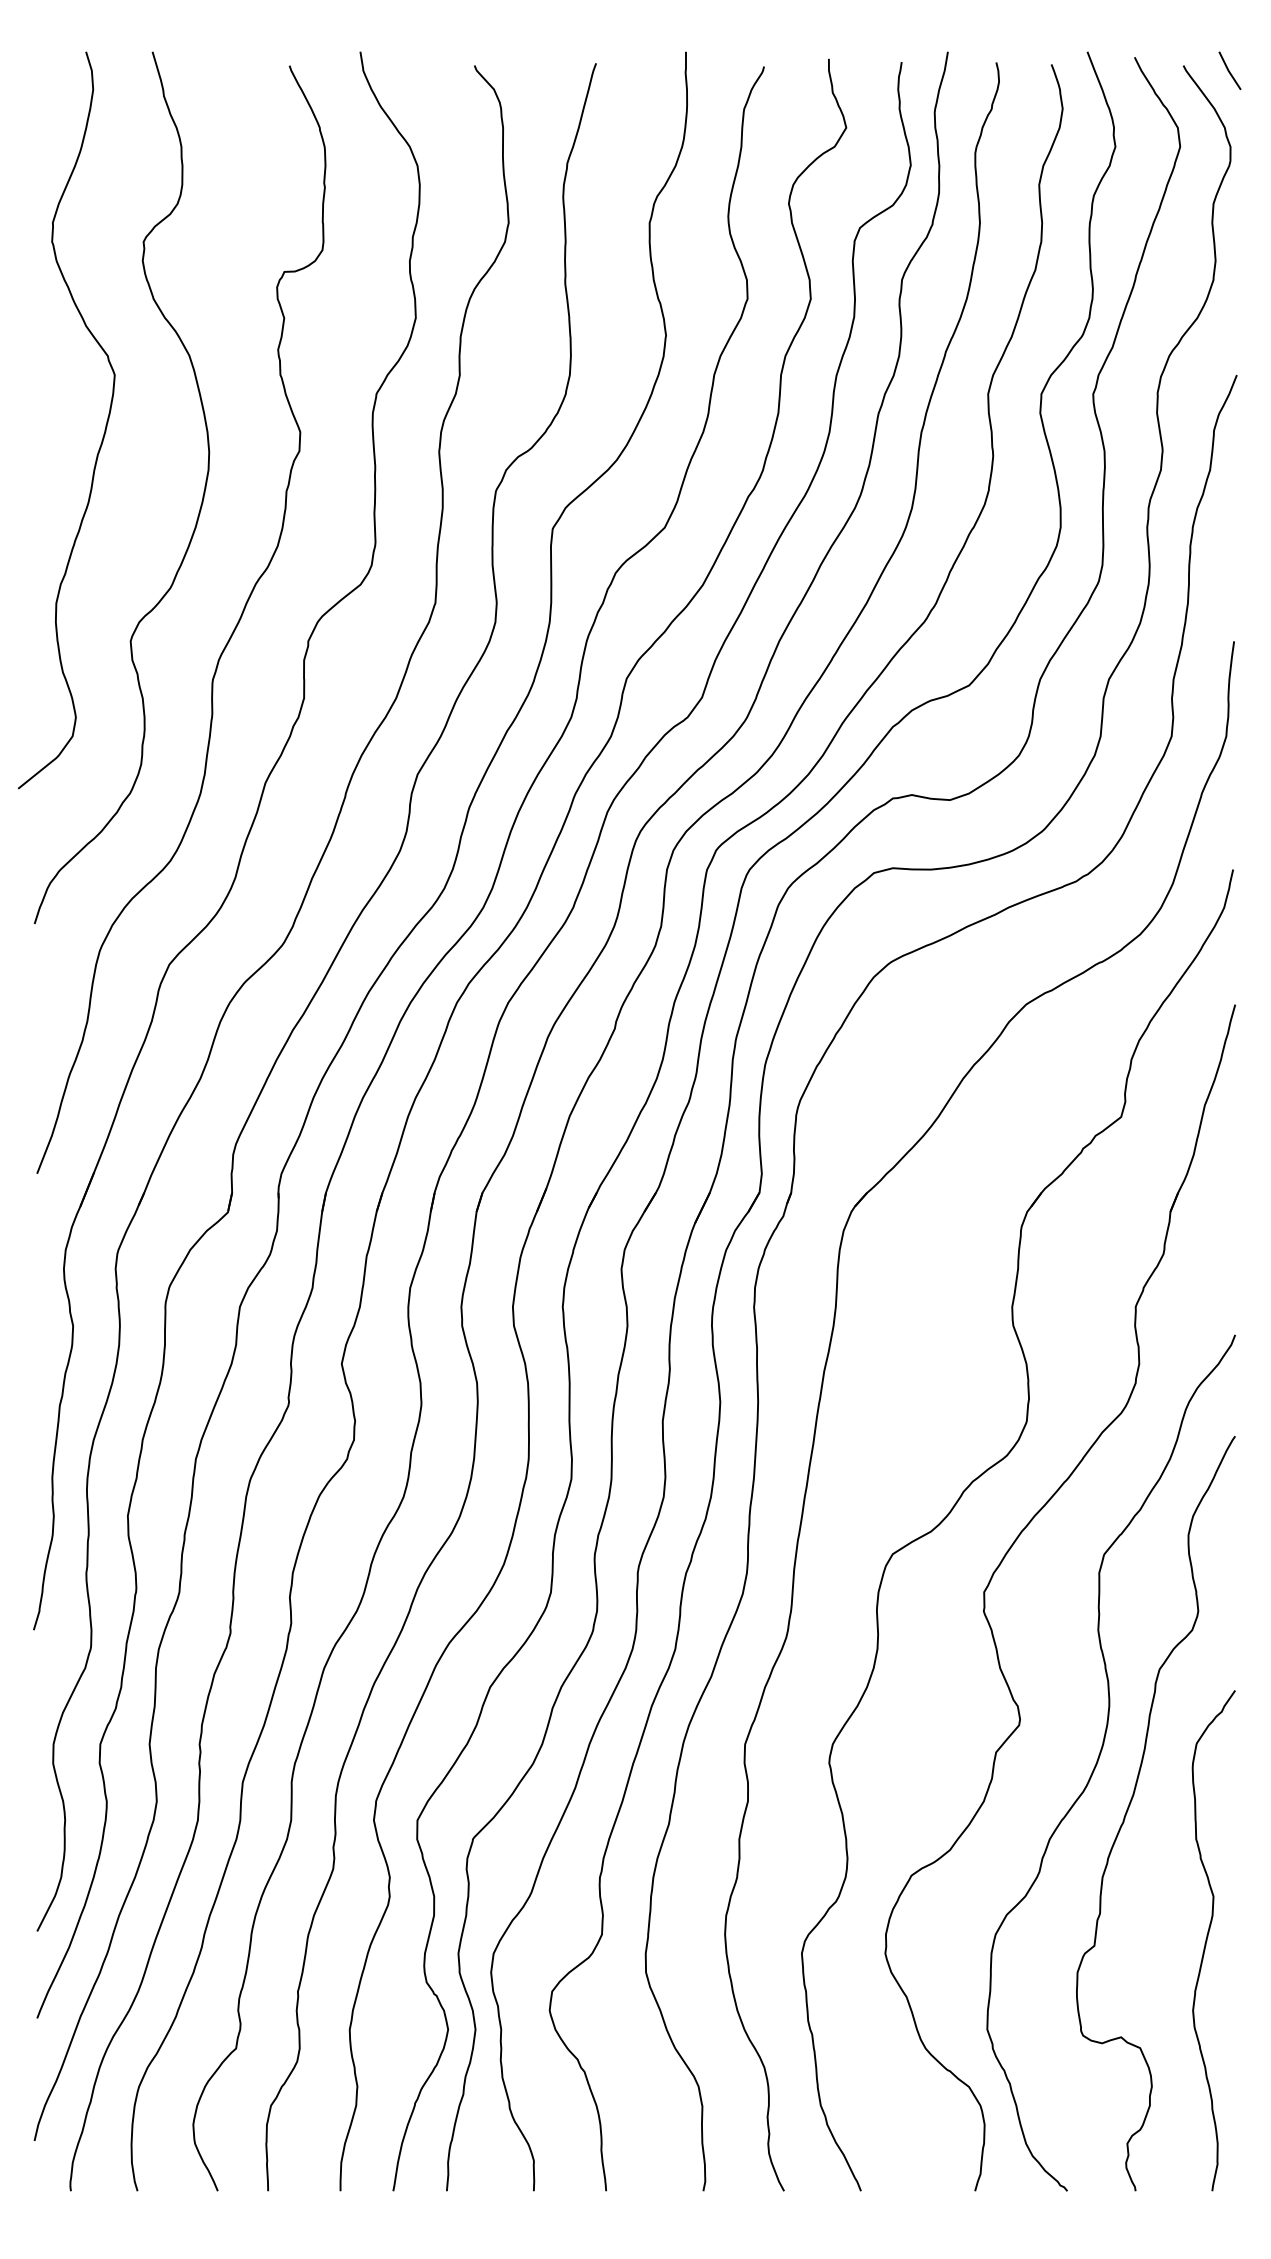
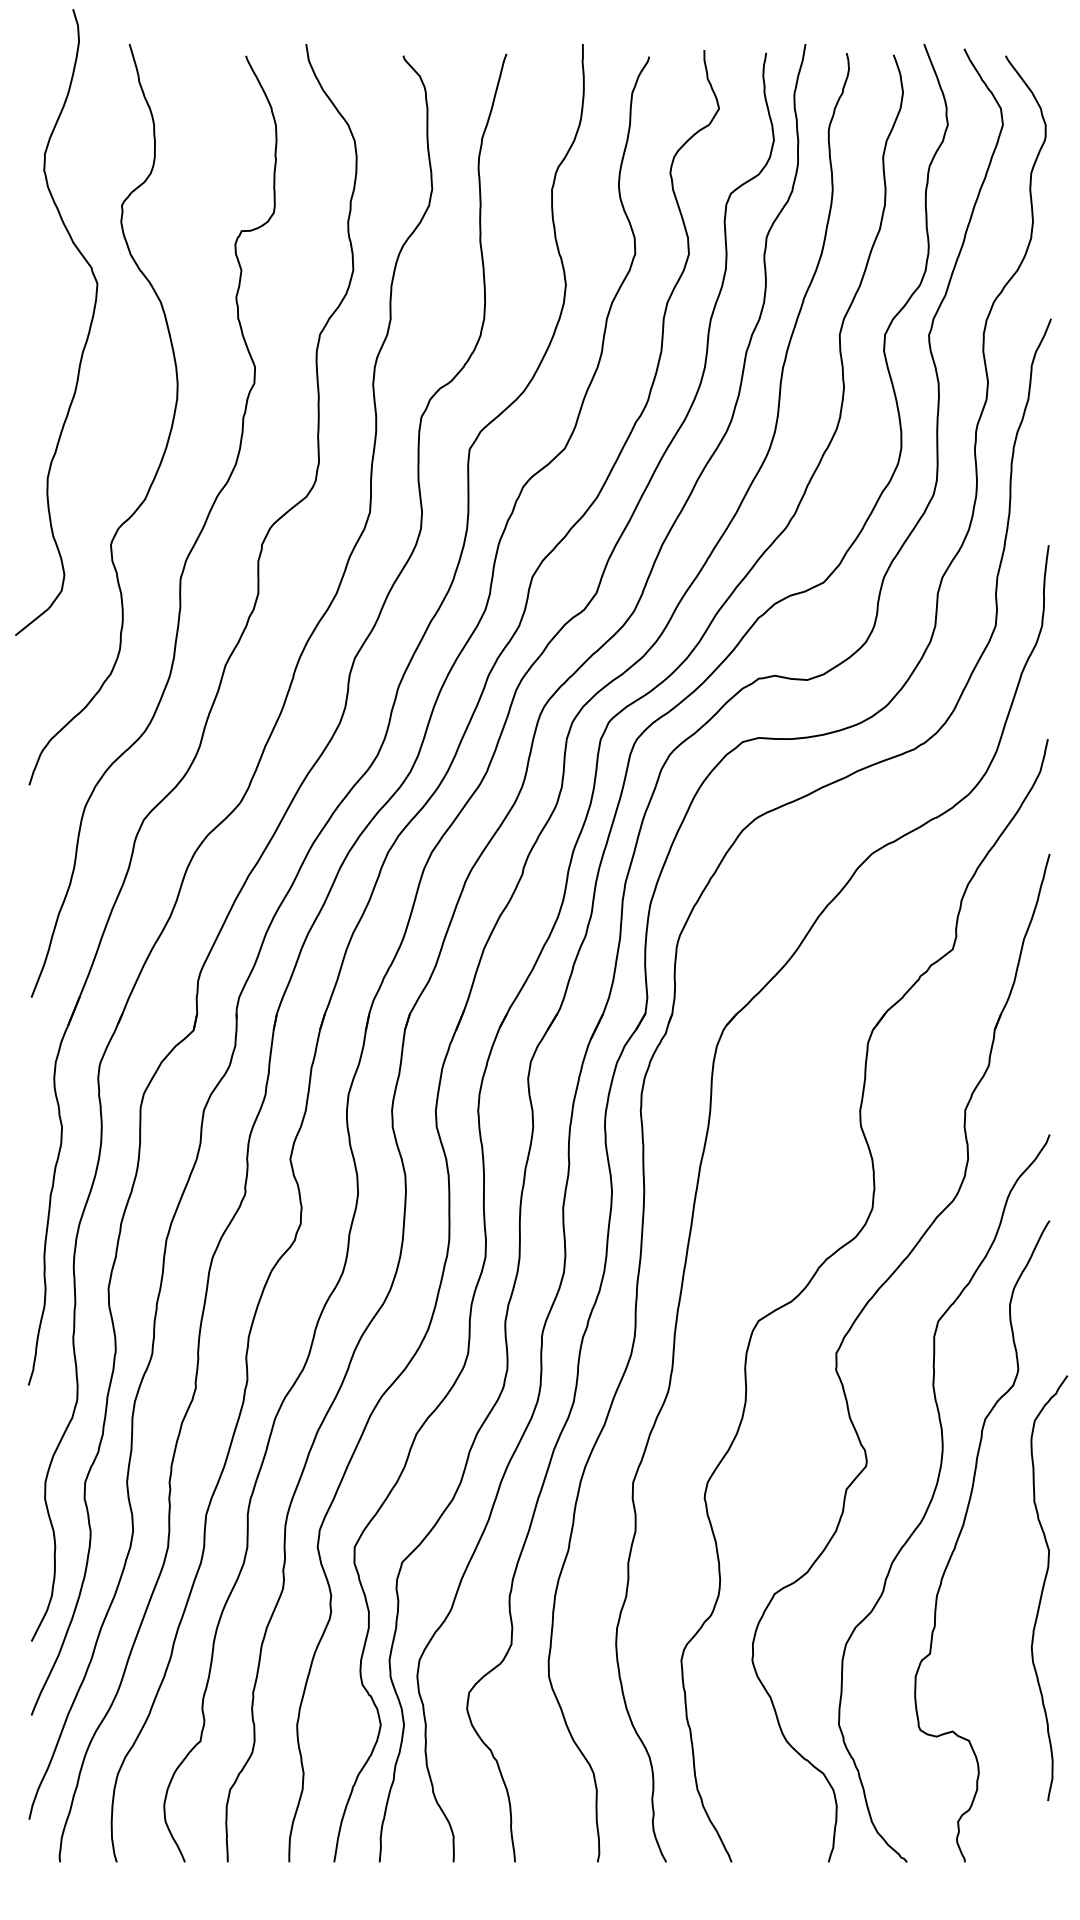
line: (1229, 70) -> (1044, 59), removed
curve: (104, 429) -> (88, 330), moved
curve: (1207, 1940) -> (1043, 1588), moved

